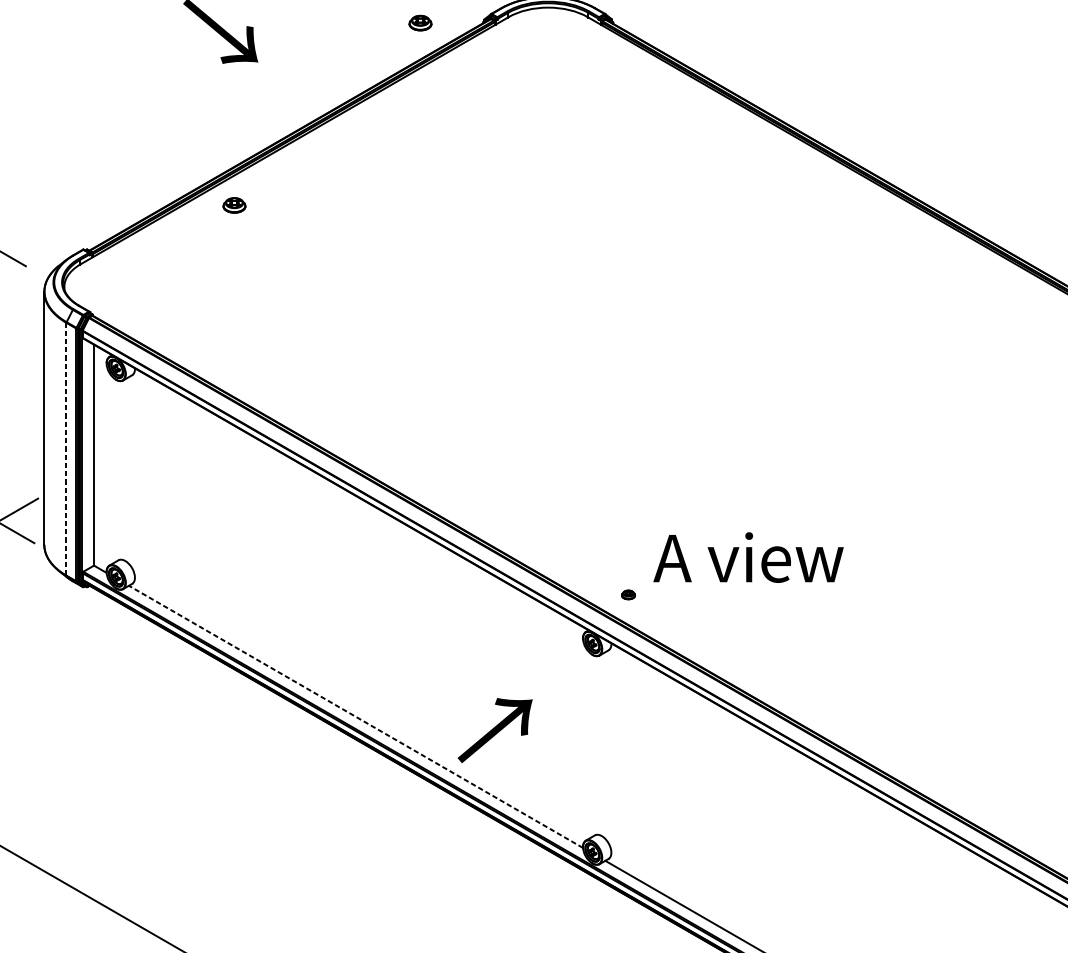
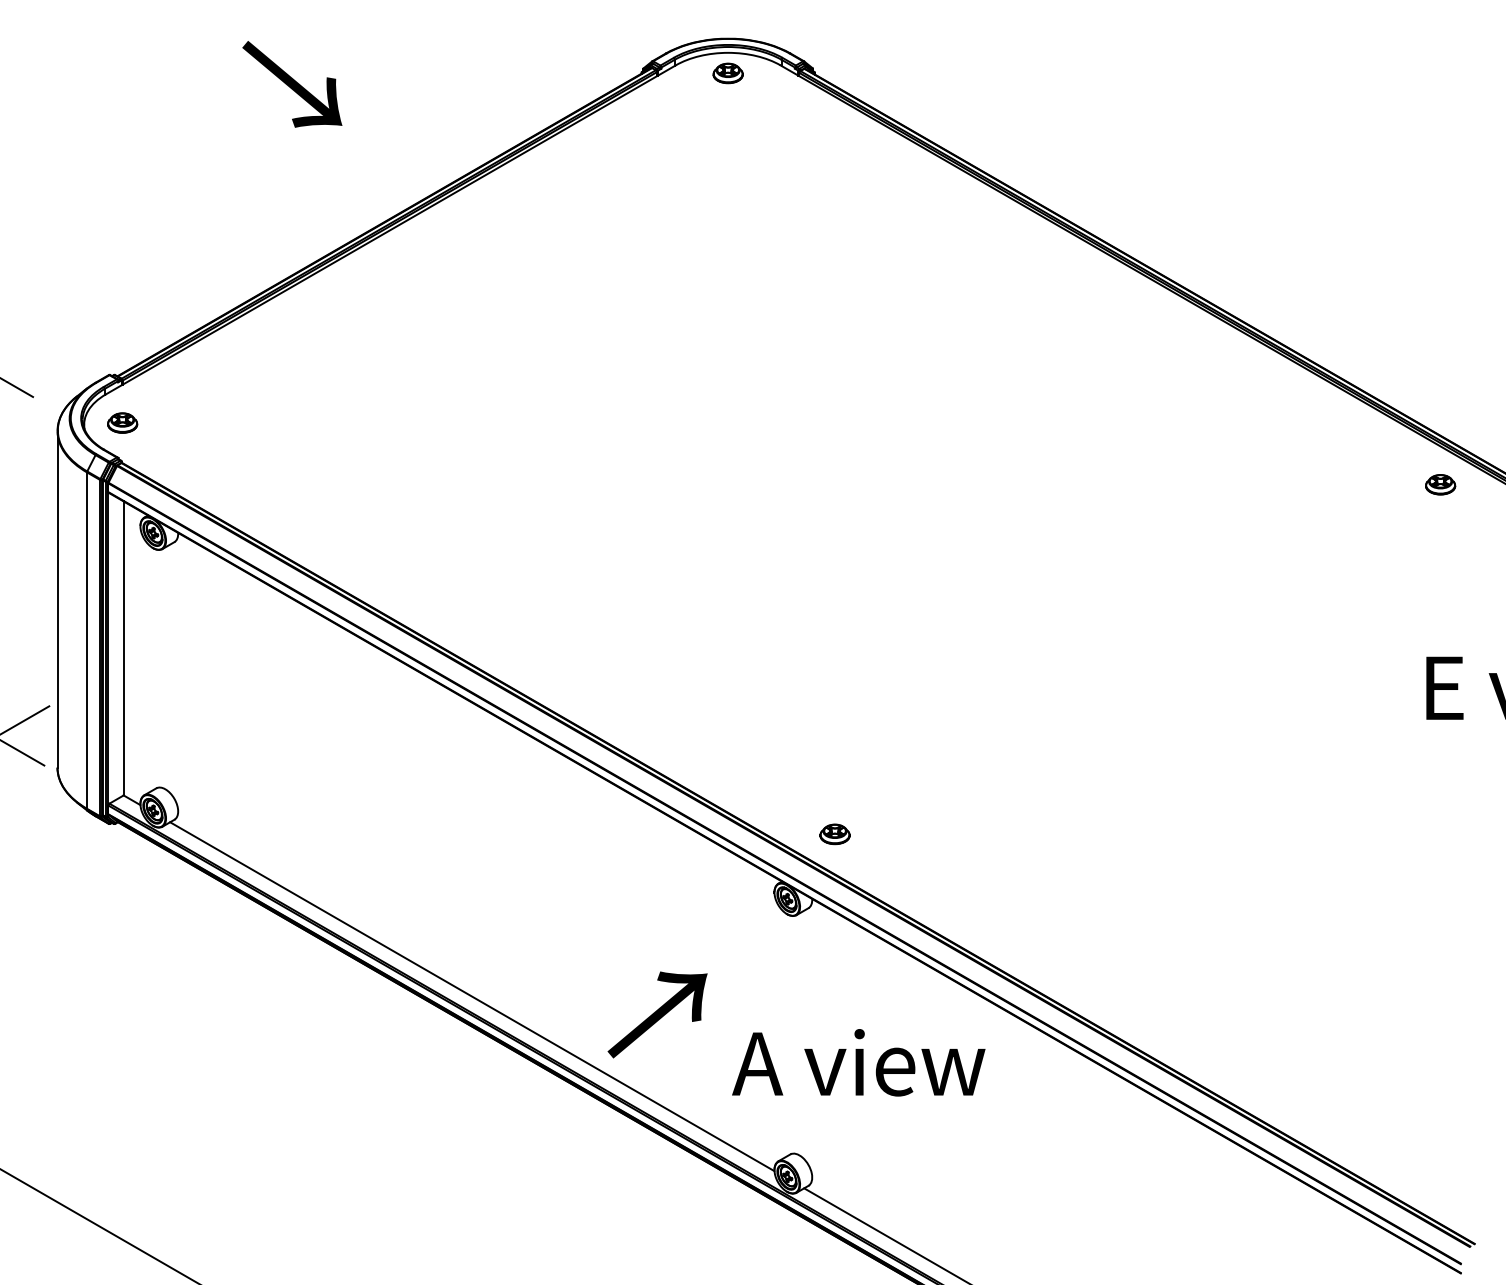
part: (419, 23) -> (727, 73), moved
part: (234, 205) -> (122, 422), moved
line: (66, 449) -> (87, 640), dashed -> solid
text: (748, 557) -> (858, 1062), moved
part: (628, 594) -> (834, 834), size x1.67
line: (356, 716) -> (472, 996), dashed -> solid

